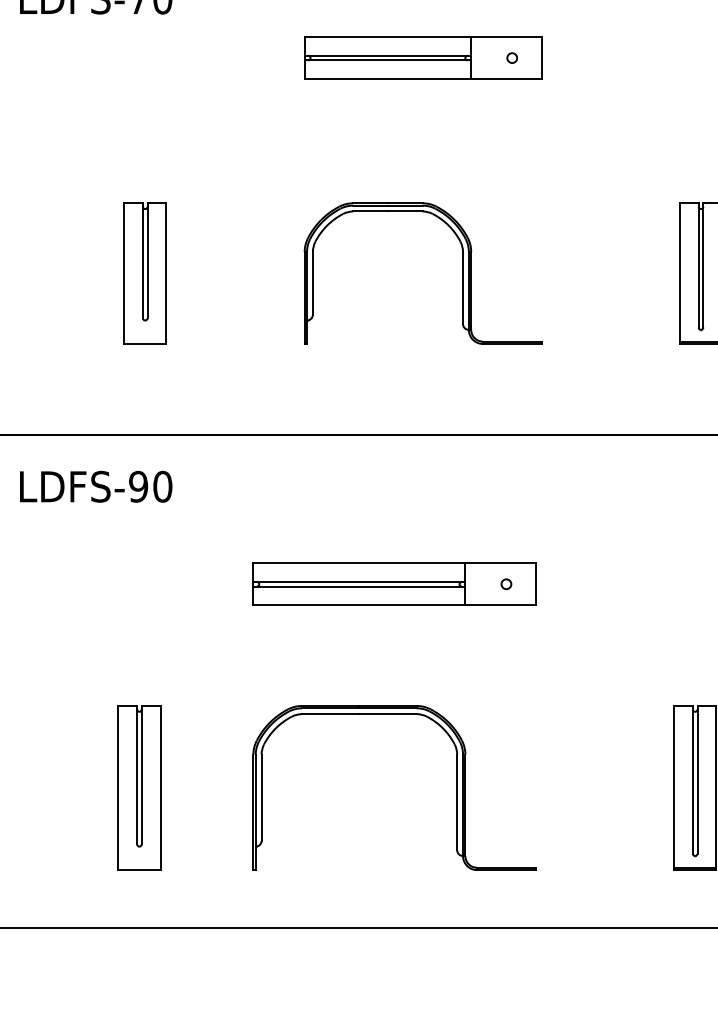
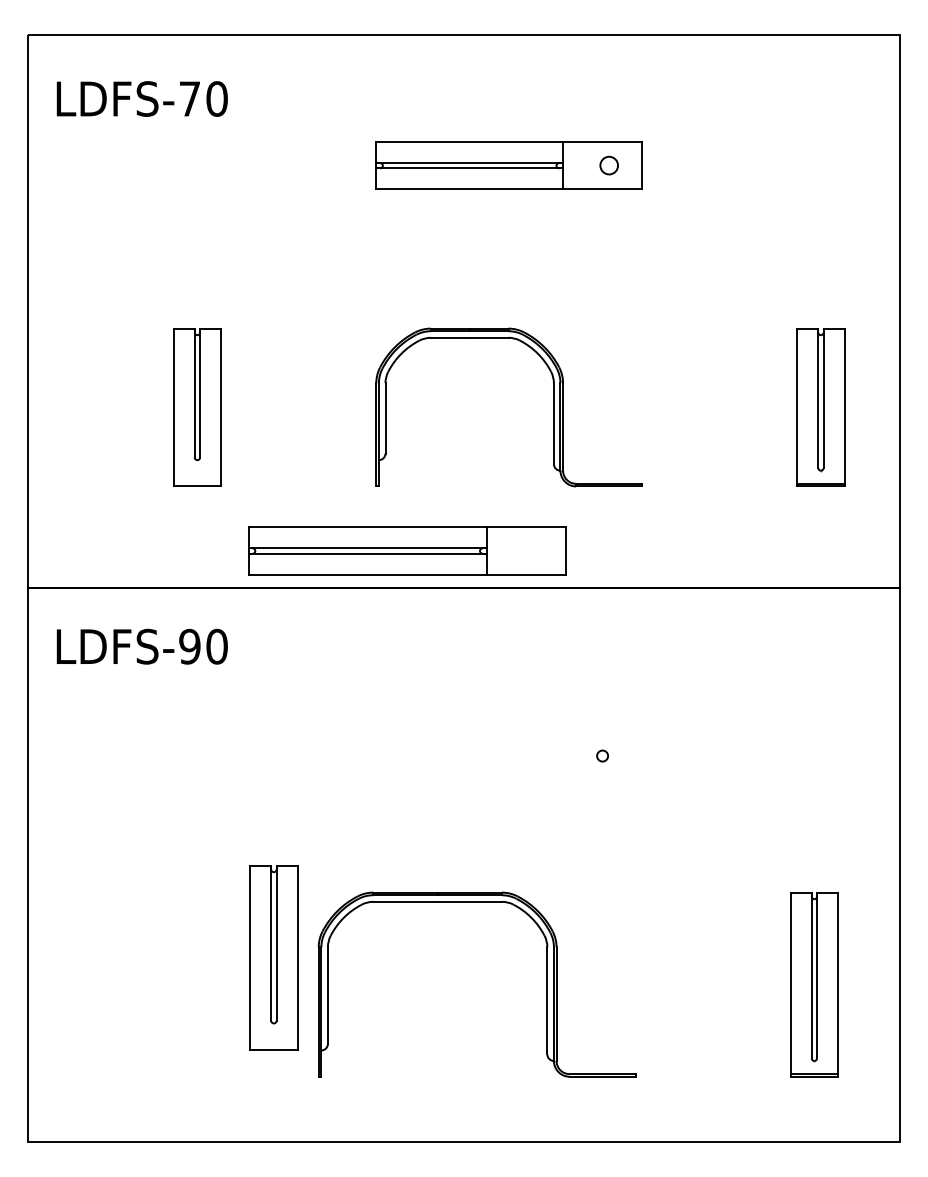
circle: (511, 57) -> (608, 165), size x1.6
part: (394, 583) -> (407, 550), moved
part: (139, 787) -> (273, 957), moved

